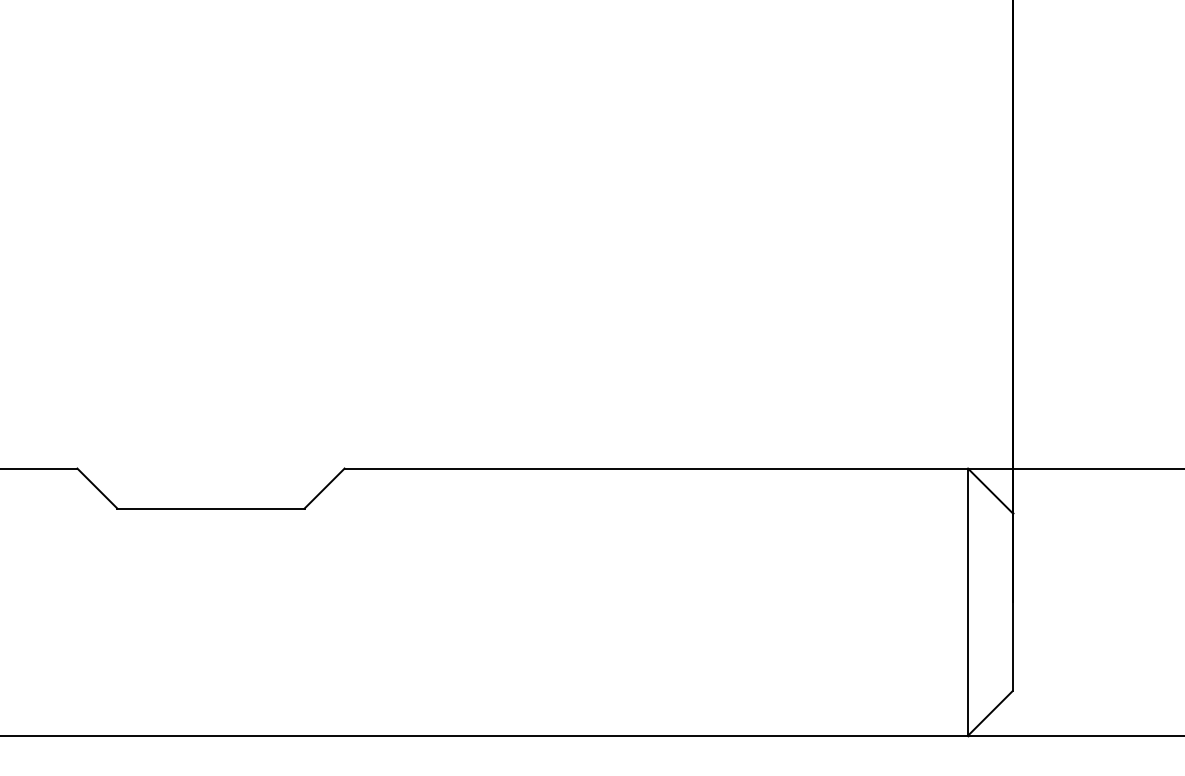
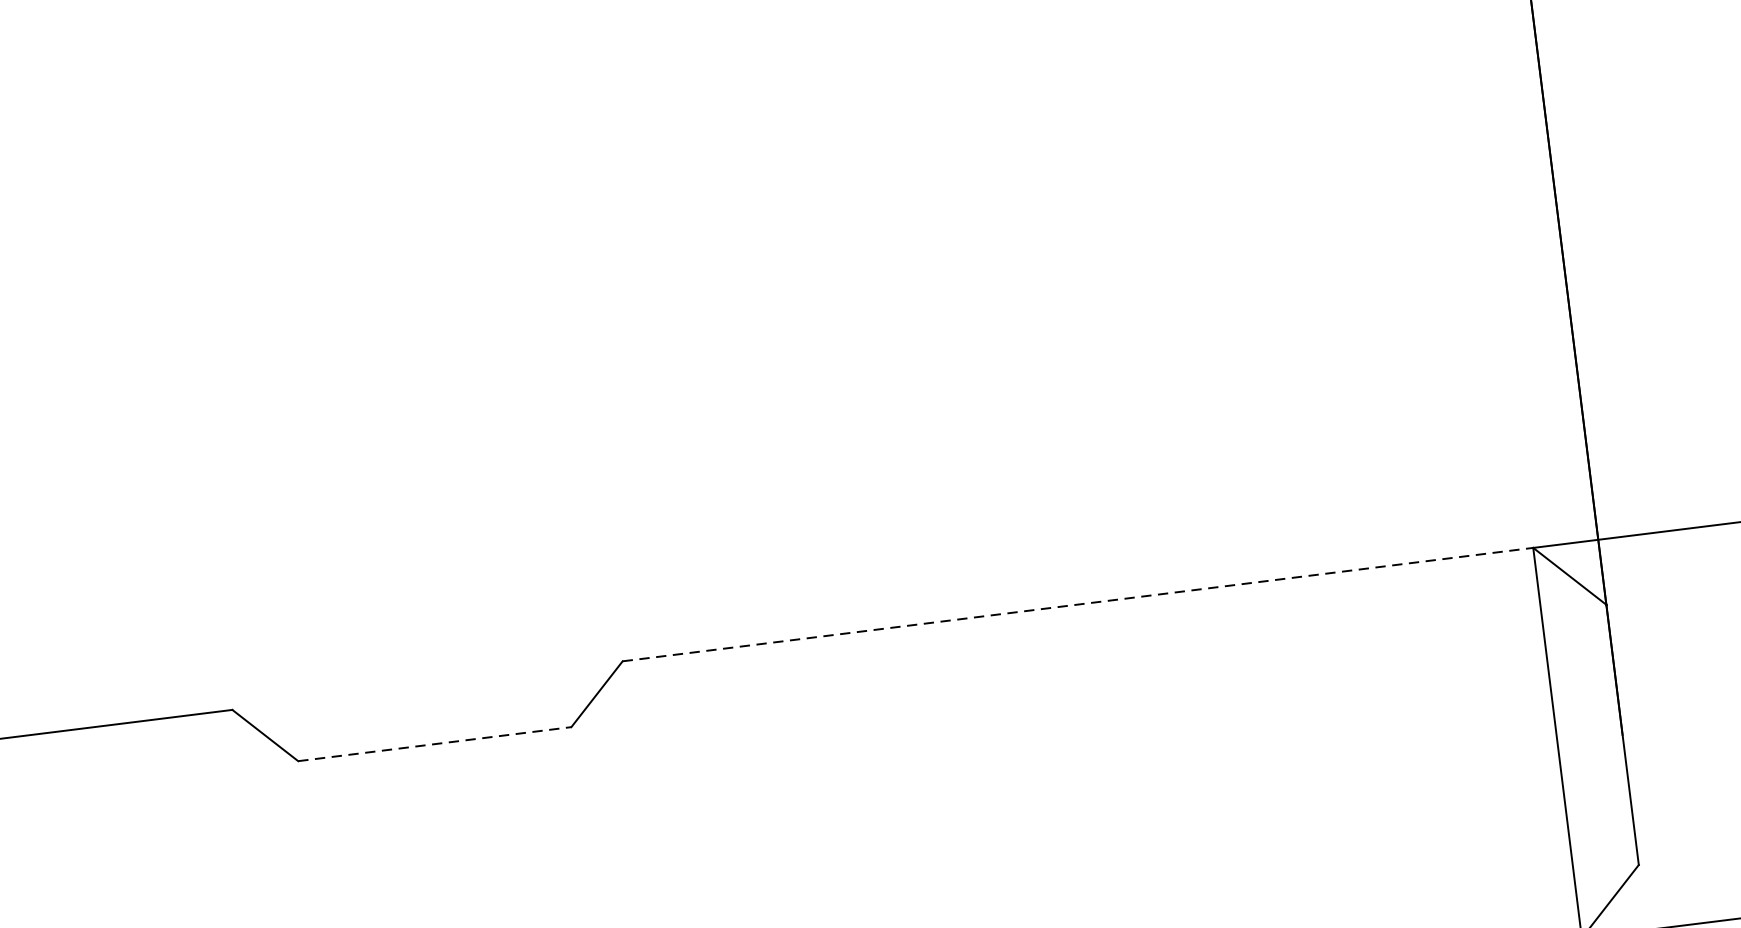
line: (656, 468) -> (1078, 604), solid -> dashed
line: (211, 508) -> (435, 743), solid -> dashed

